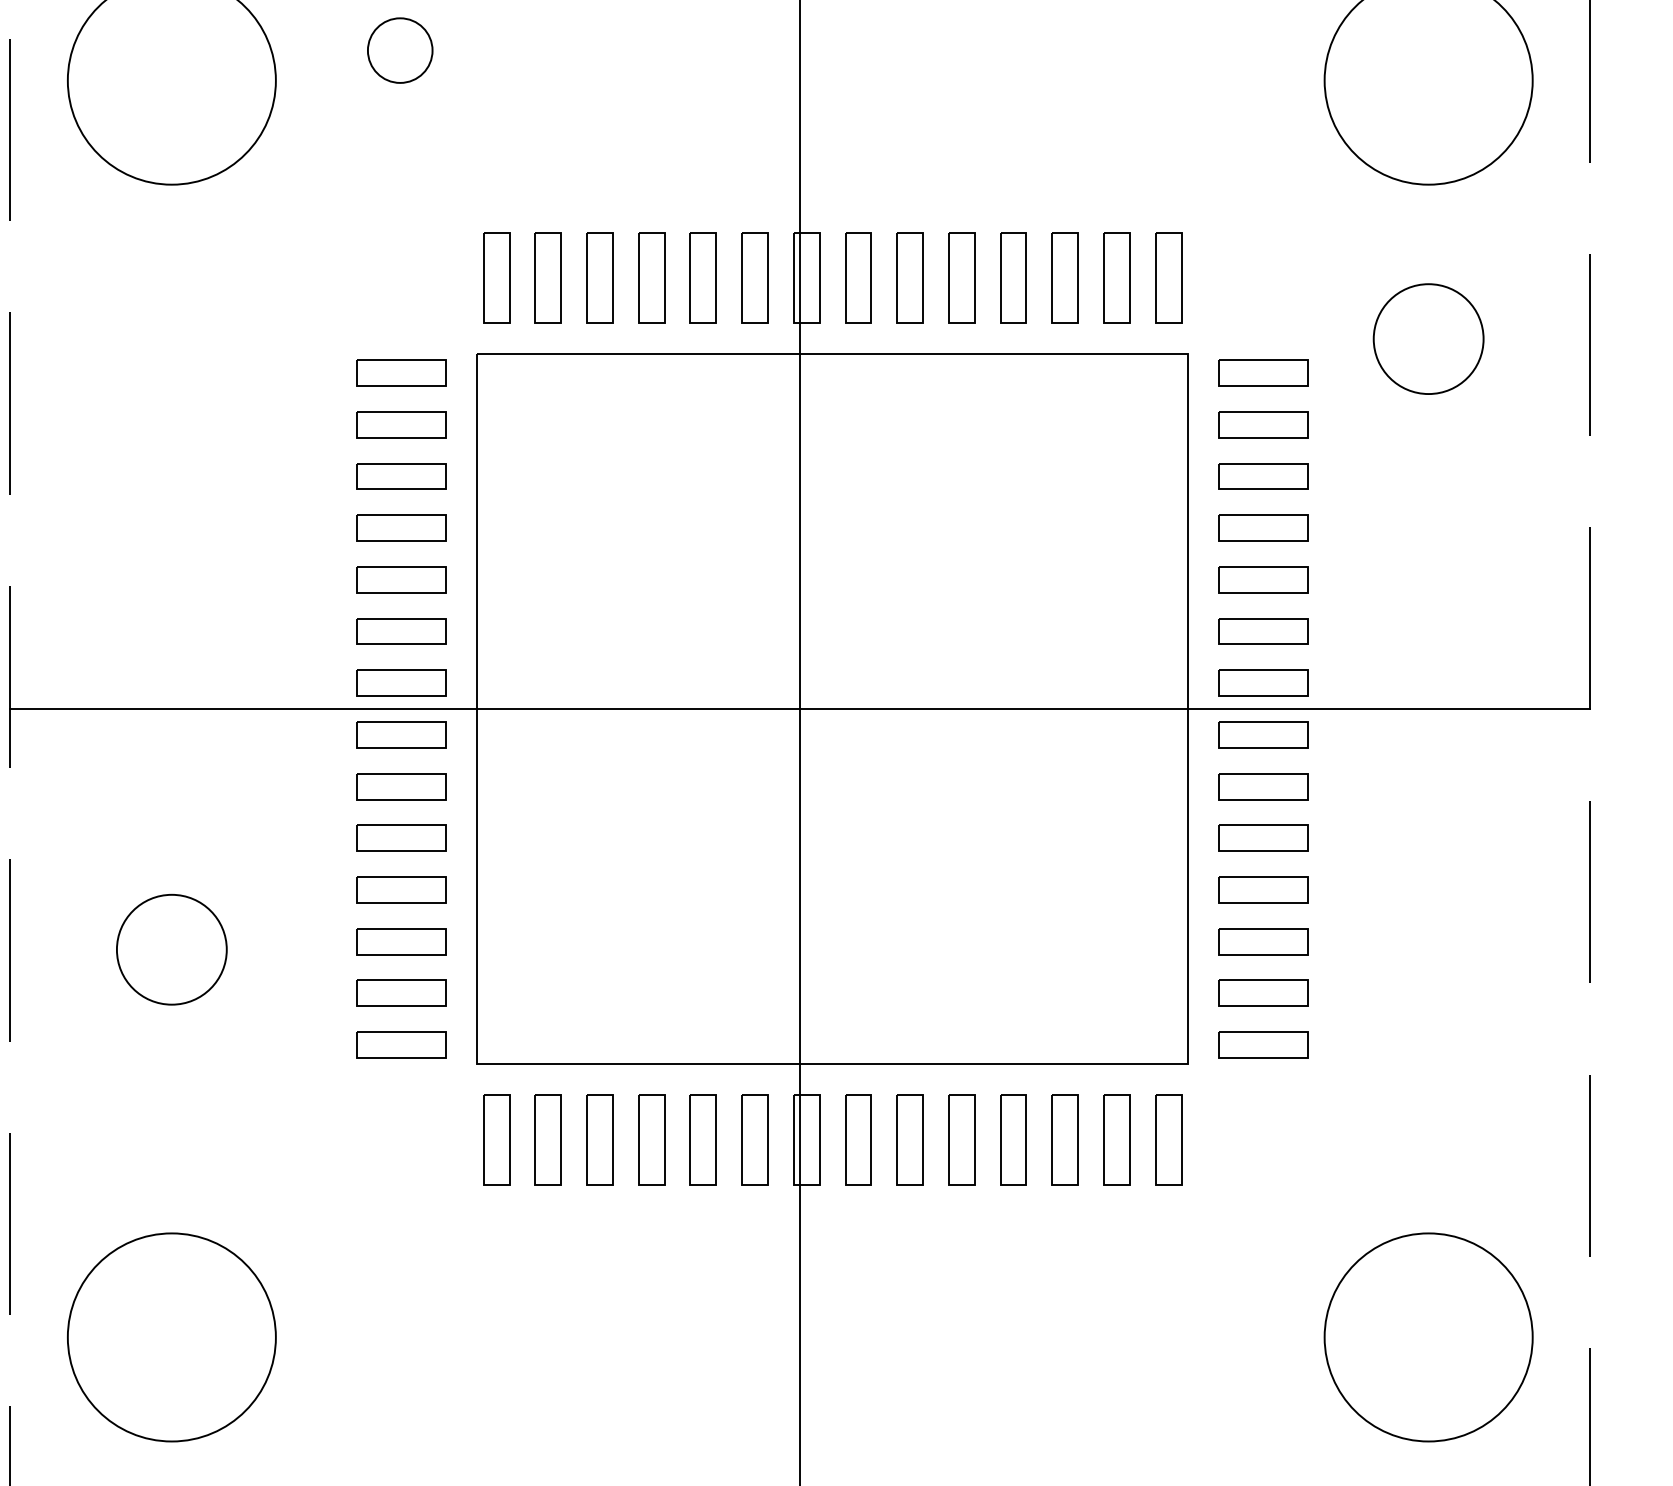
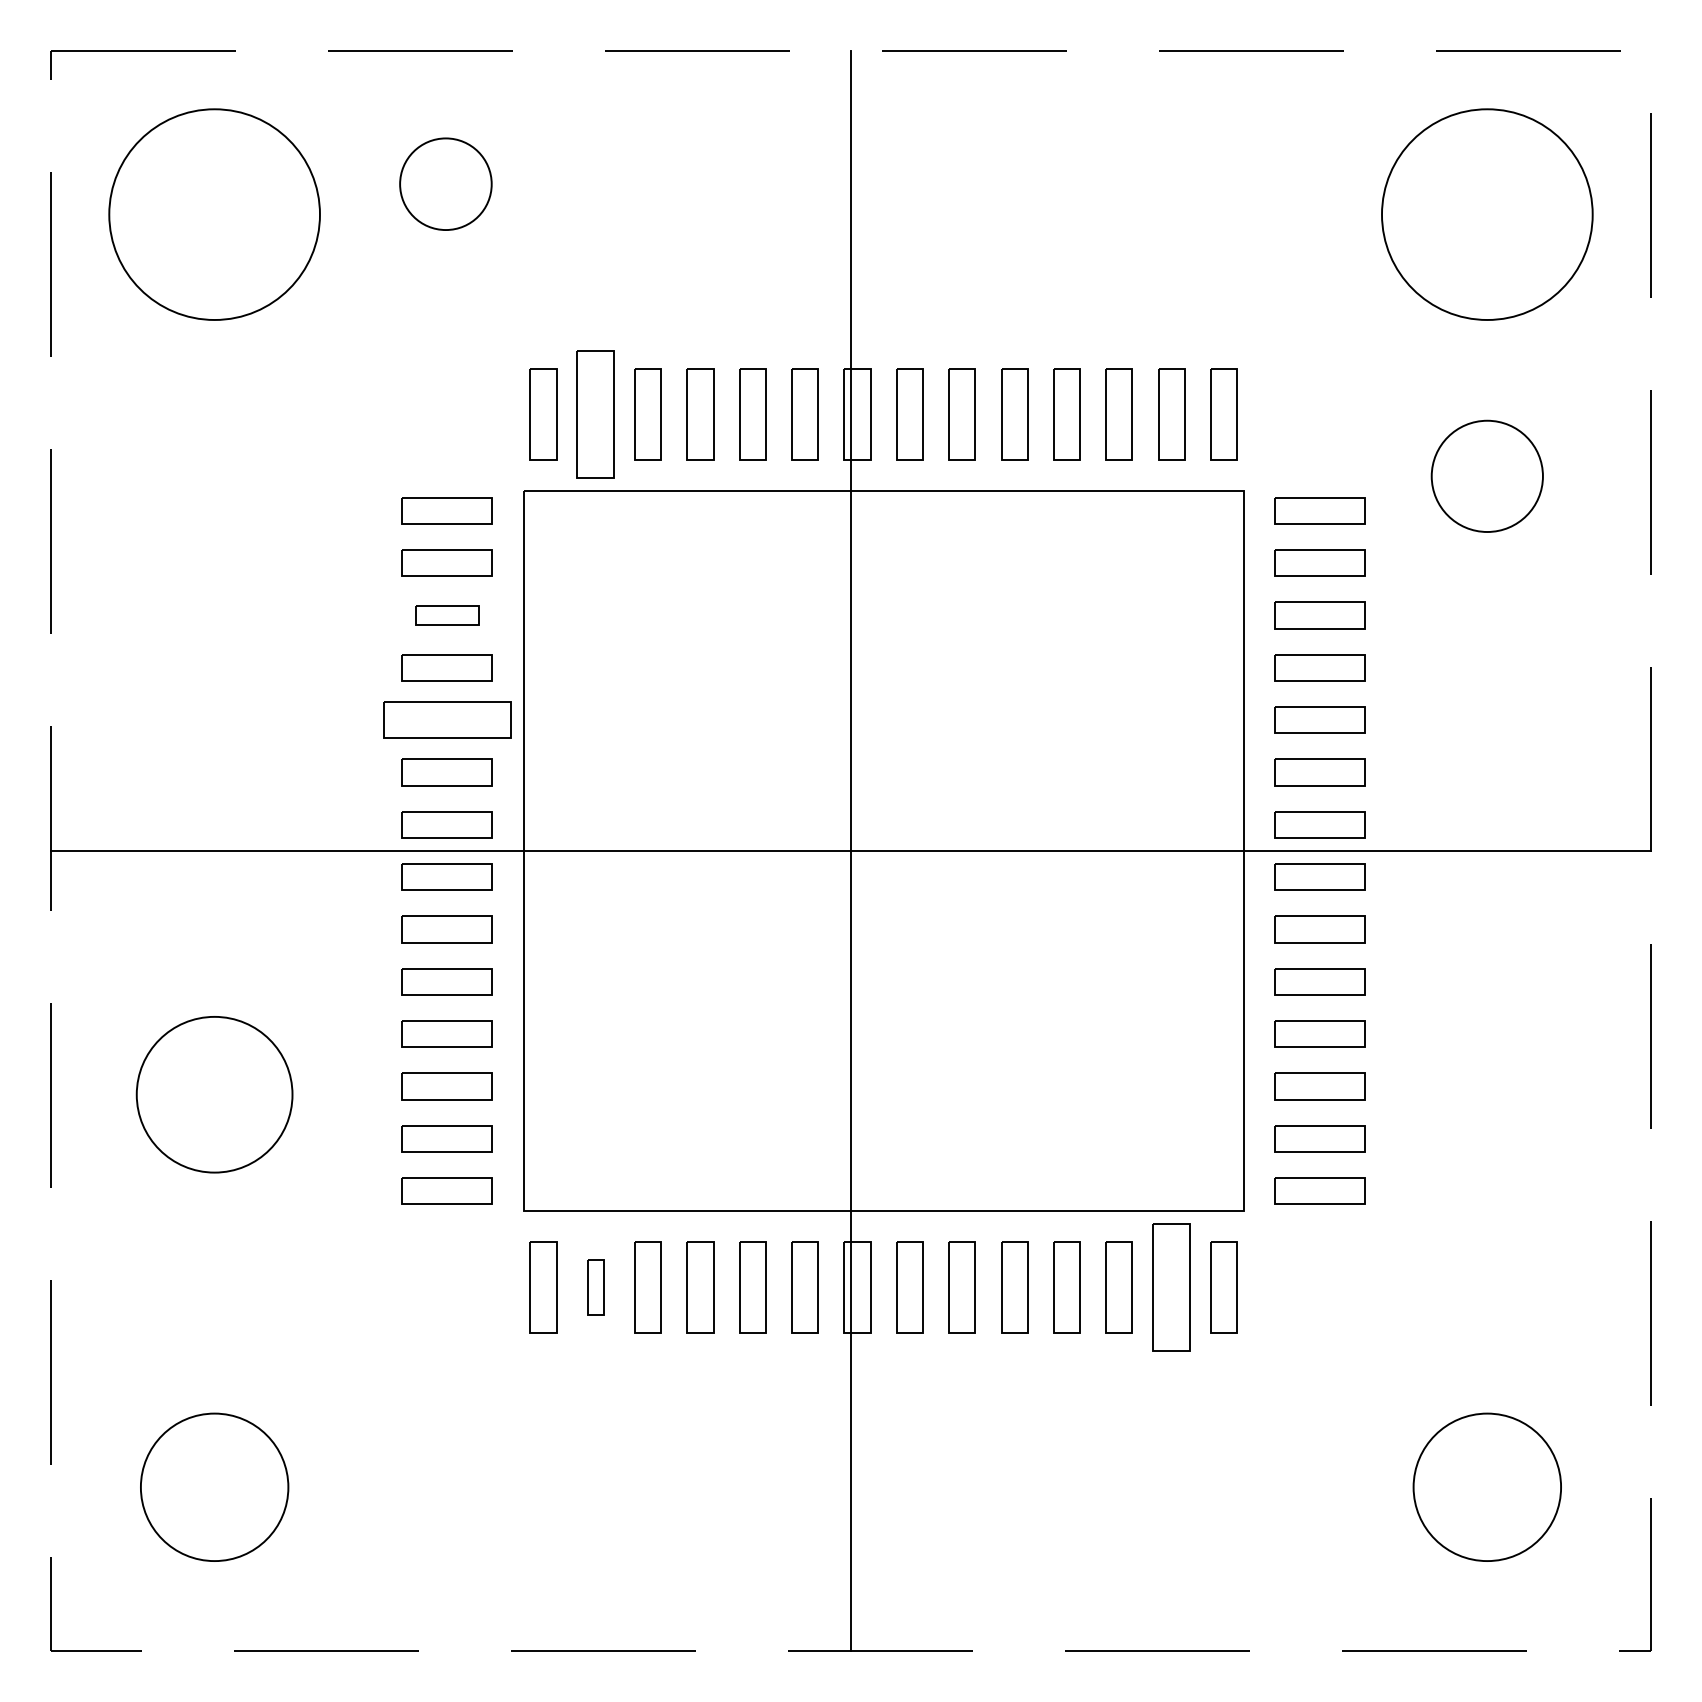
circle: (399, 49) -> (445, 183), size x1.4
part: (547, 278) -> (595, 414), size x1.4
part: (400, 476) -> (446, 615), size x0.7
part: (400, 579) -> (446, 719), size x1.4
circle: (171, 949) -> (214, 1094), size x1.4
part: (547, 1140) -> (595, 1287), size x0.6
part: (1116, 1140) -> (1171, 1287), size x1.4
circle: (171, 1337) -> (214, 1487), size x0.7
circle: (1428, 1337) -> (1487, 1487), size x0.7

